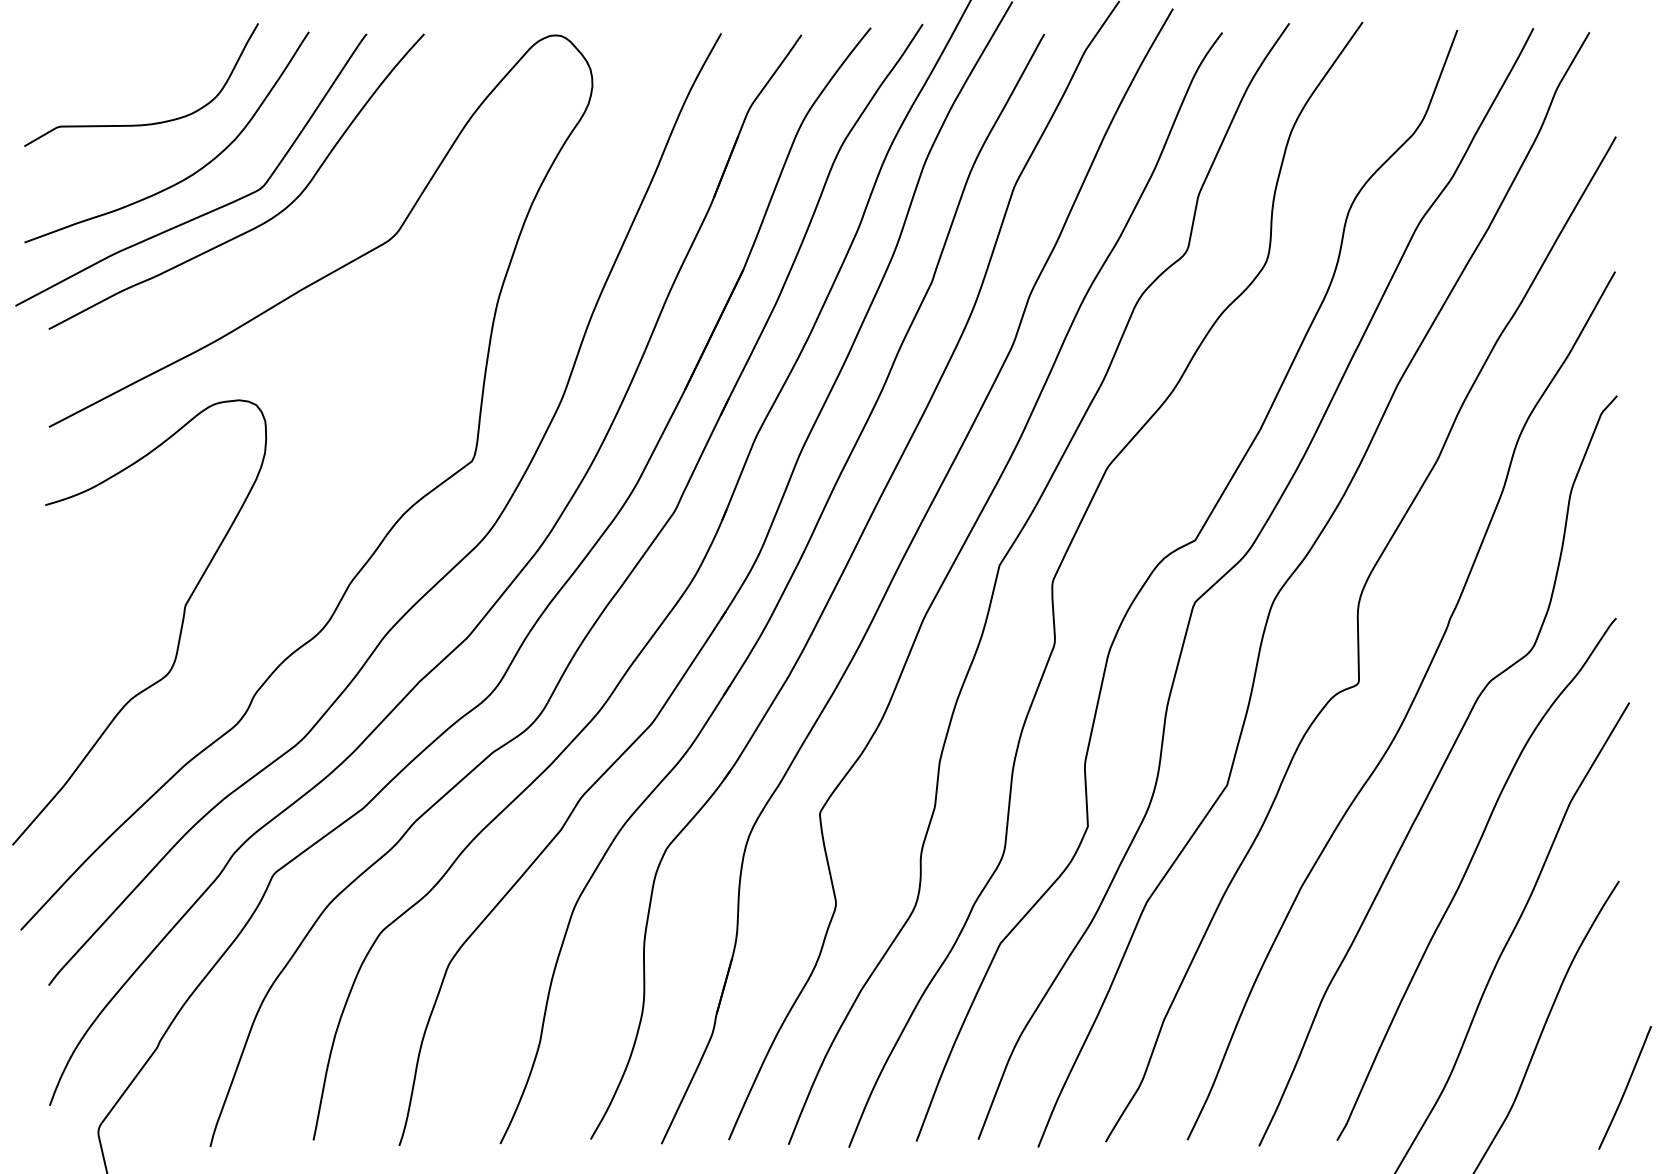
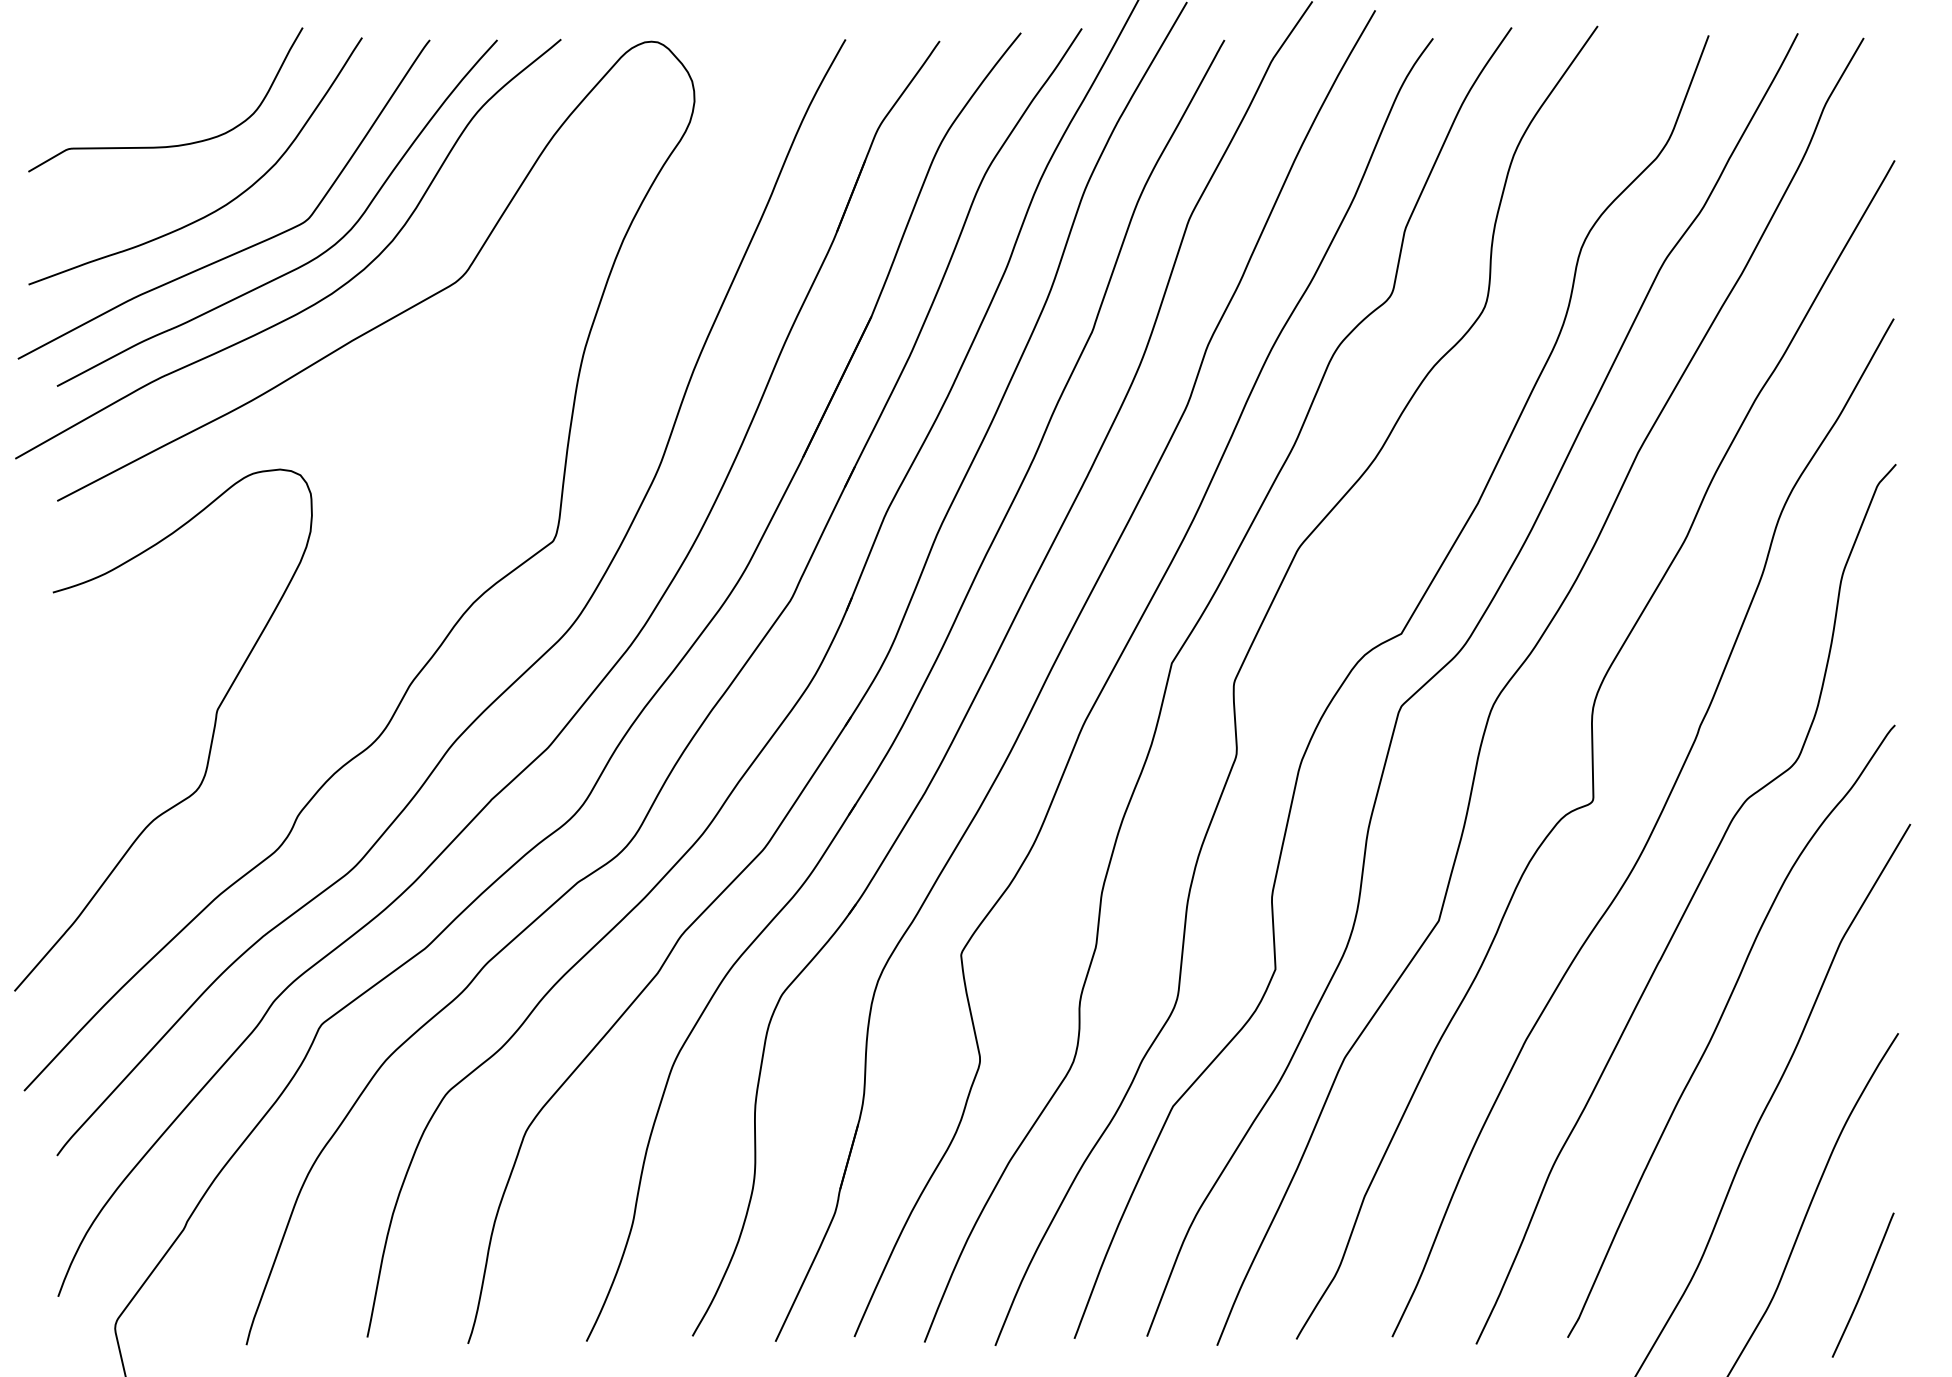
curve: (272, 255) -> (319, 299), added
curve: (1625, 1087) -> (1863, 1284), moved

